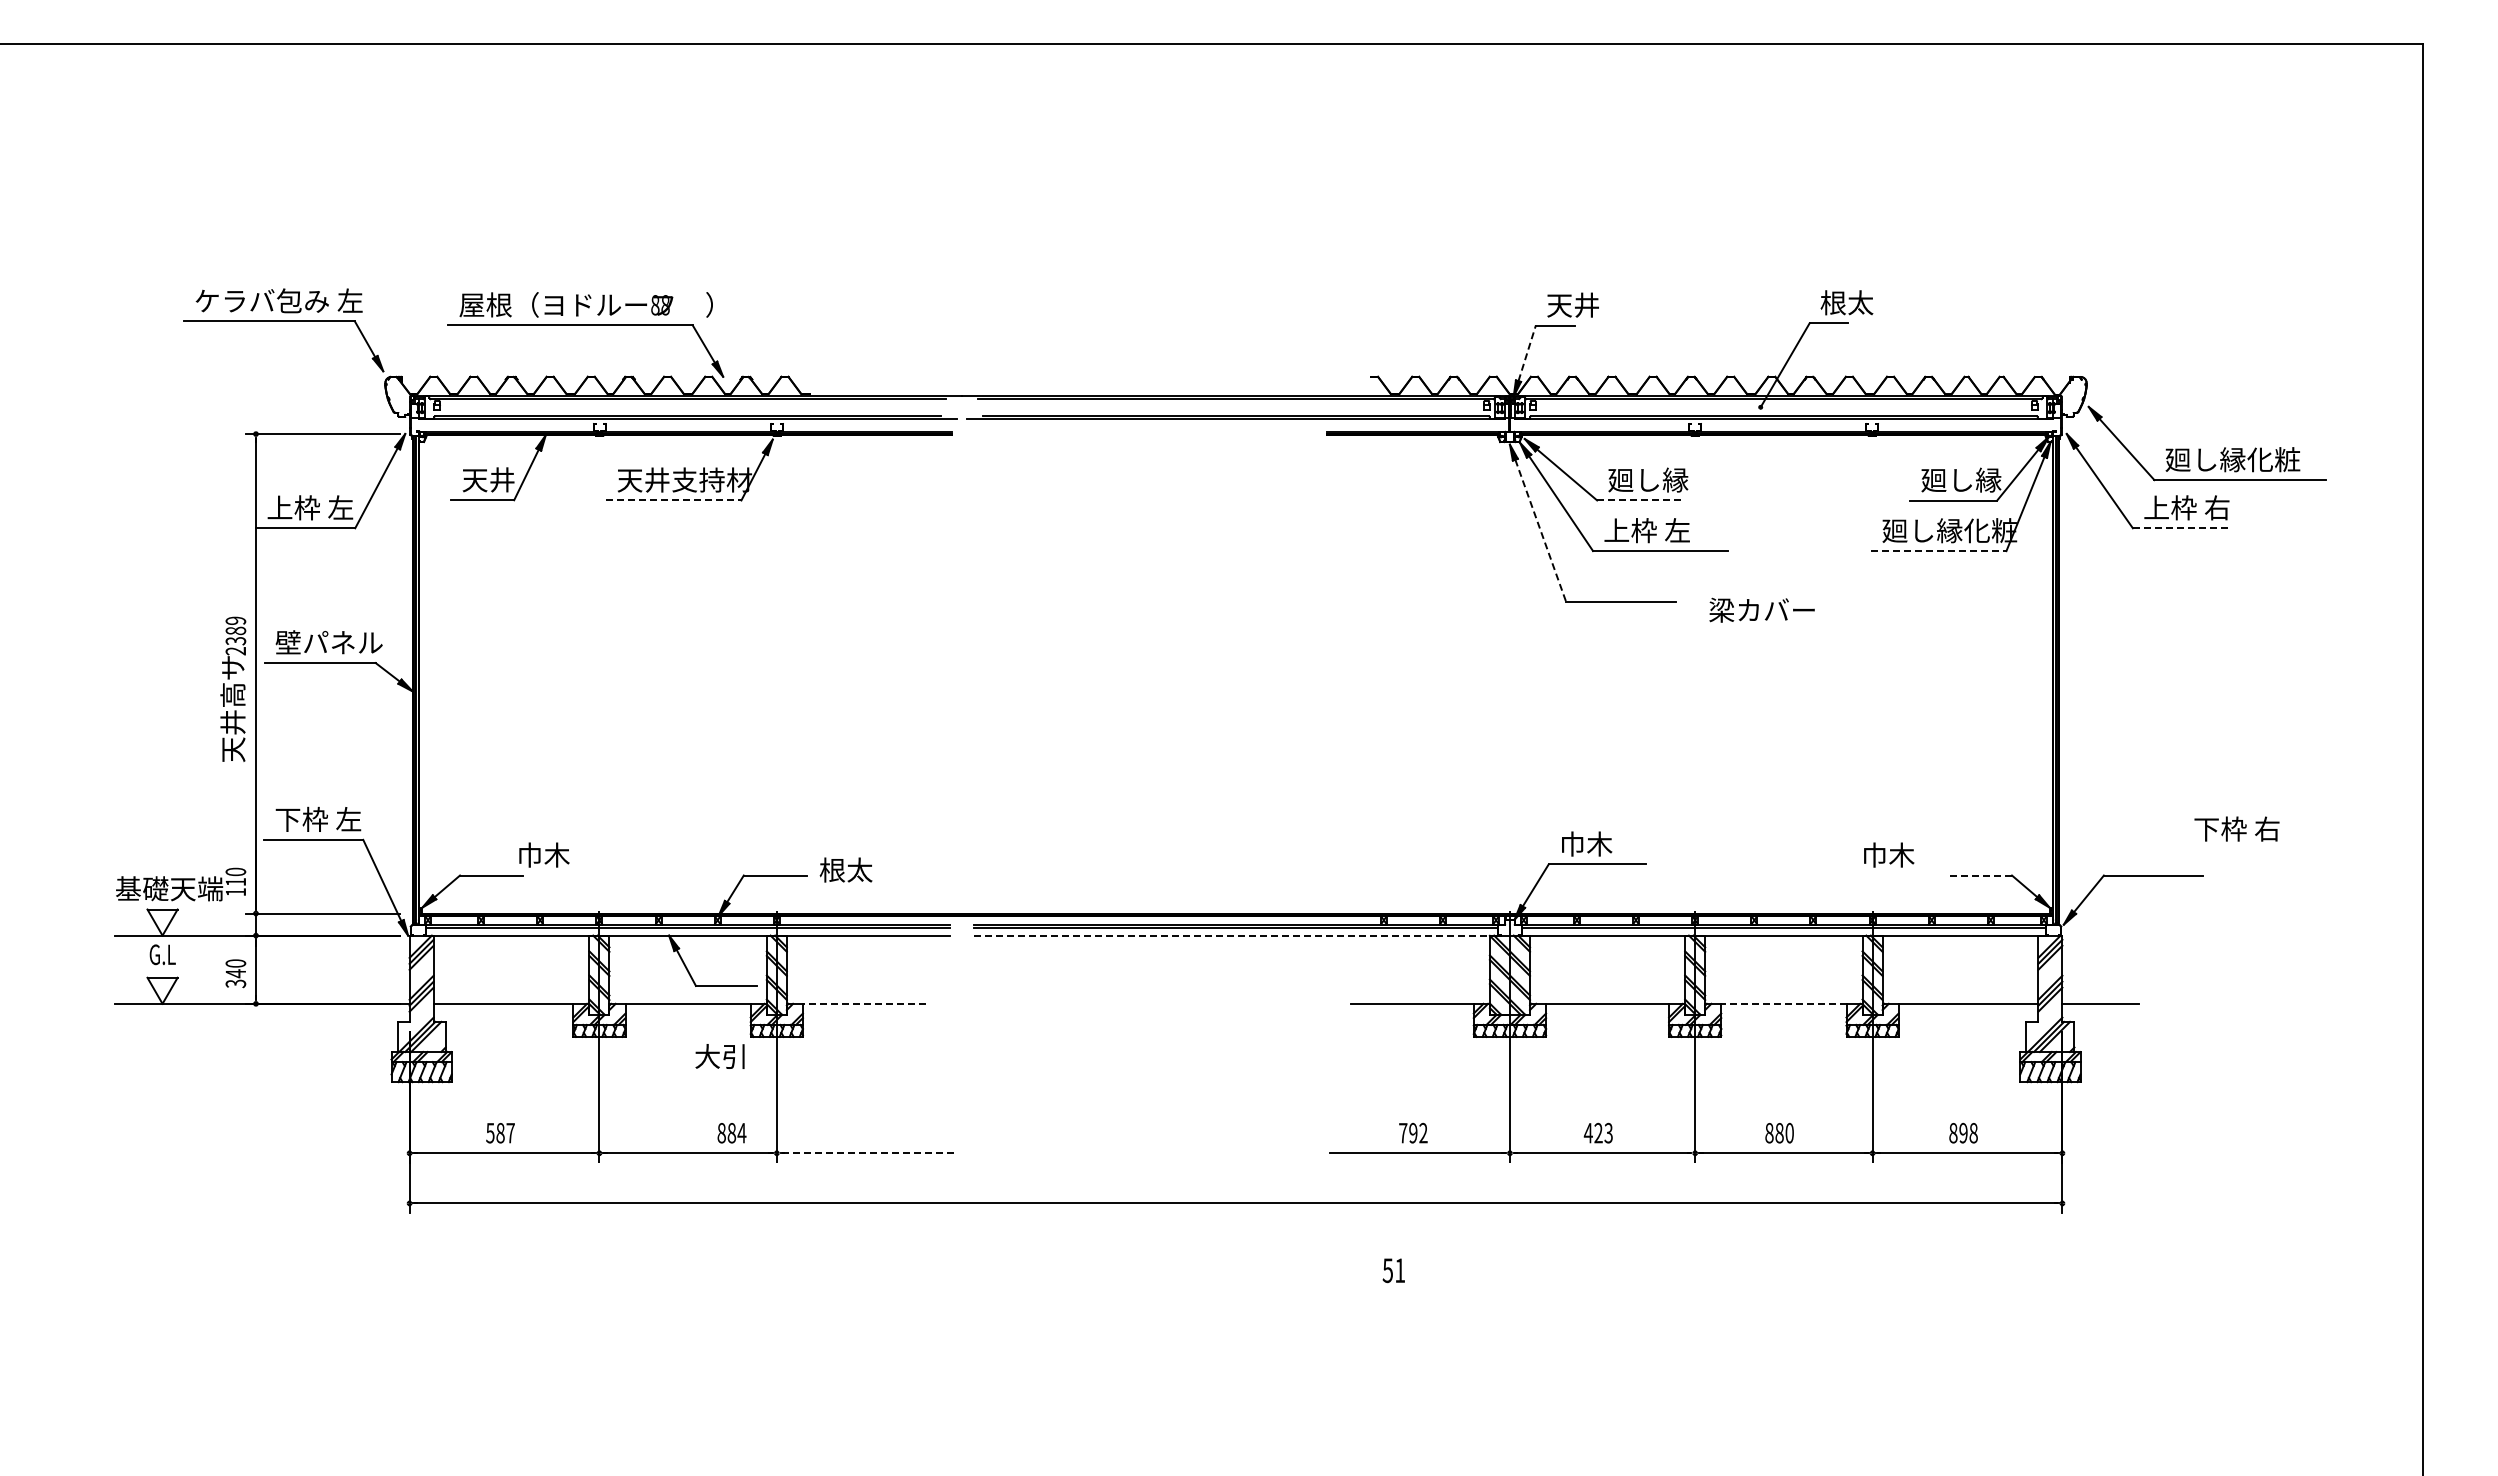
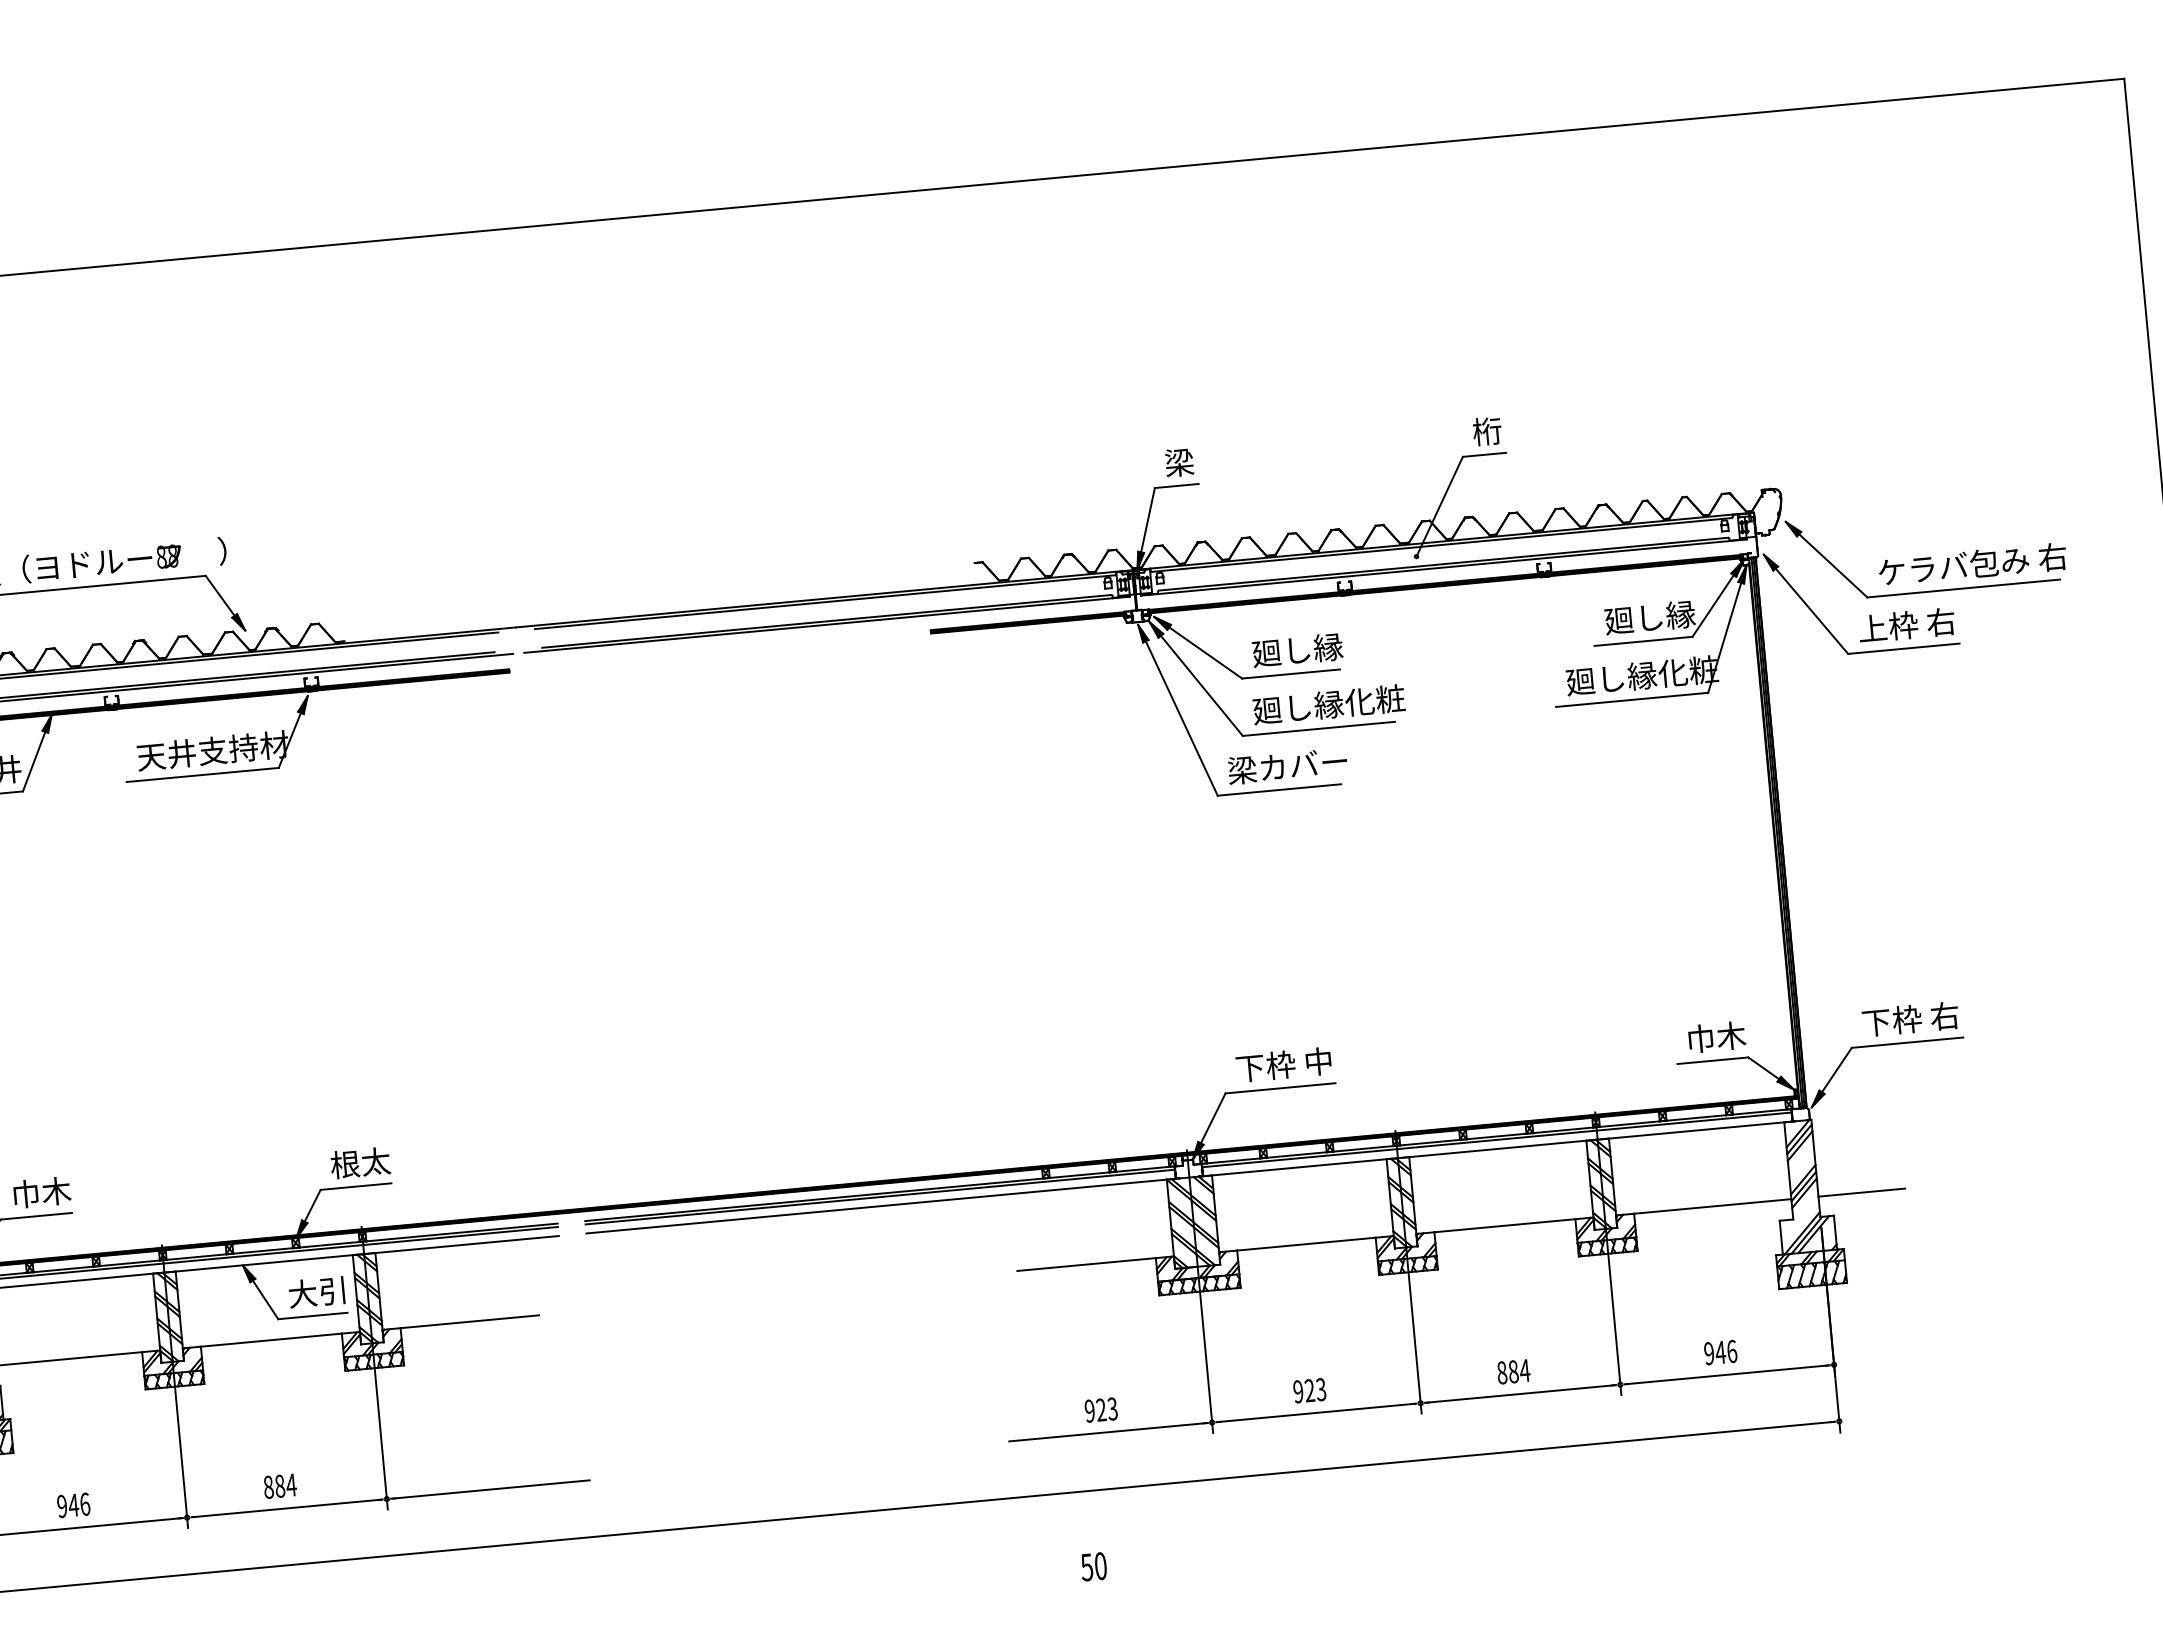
text: (1846, 302) -> (1502, 429), 根太 -> 桁
text: (1572, 304) -> (1193, 460), 天井 -> 梁
line: (1527, 352) -> (1148, 519), dashed -> solid
text: (2249, 459) -> (1972, 564), 廻し縁化粧 -> ケラバ包み 右
line: (673, 500) -> (202, 775), dashed -> solid
line: (1641, 500) -> (1292, 673), dashed -> solid
line: (2182, 528) -> (1904, 648), dashed -> solid
text: (1671, 530) -> (1328, 704), 上枠 左 -> 廻し縁化粧
line: (1540, 531) -> (1181, 719), dashed -> solid
line: (1938, 551) -> (1631, 700), dashed -> solid
text: (1761, 609) -> (1286, 765), moved
text: (2236, 828) -> (1909, 1018), moved
text: (1602, 843) -> (1283, 1064), 巾木 -> 下枠 中
text: (544, 854) -> (42, 1191), moved
text: (1889, 854) -> (1717, 1036), moved
text: (845, 869) -> (359, 1162), moved
line: (1980, 875) -> (1712, 1060), dashed -> solid
line: (1236, 935) -> (881, 1205), dashed -> solid
line: (864, 1003) -> (469, 1321), dashed -> solid
line: (1783, 1003) -> (1504, 1225), dashed -> solid
text: (719, 1056) -> (316, 1292), moved
text: (500, 1132) -> (73, 1504), 587 -> 946
text: (1413, 1132) -> (1101, 1409), 792 -> 923
text: (1587, 1132) -> (1297, 1391), 423 -> 923
text: (1789, 1132) -> (1524, 1369), 880 -> 884
text: (1963, 1132) -> (1720, 1351), 898 -> 946
text: (731, 1133) -> (279, 1486), moved
line: (869, 1153) -> (491, 1489), dashed -> solid
text: (1400, 1270) -> (1101, 1565), 51 -> 50

